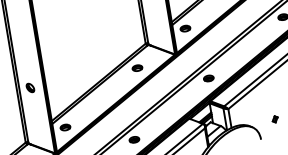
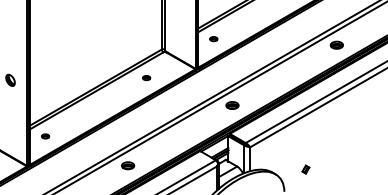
part: (184, 28) -> (213, 38), size x0.6
part: (137, 67) -> (146, 77), size x0.6
part: (65, 127) -> (45, 136), size x0.6

